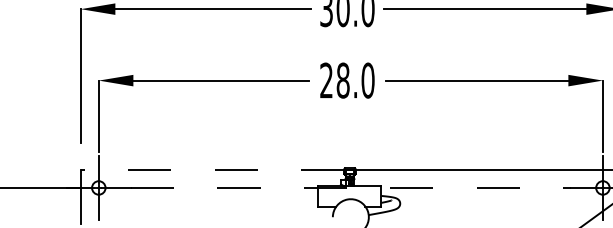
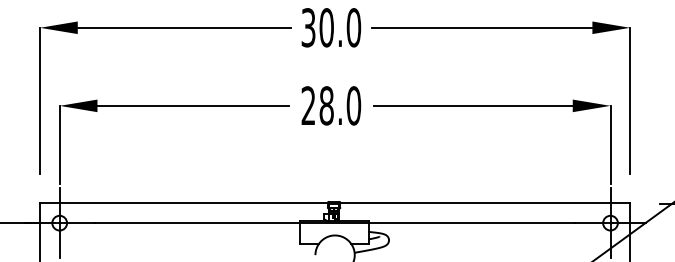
line: (212, 169) -> (183, 203), dashed -> solid
line: (351, 188) -> (335, 223), dashed -> solid

